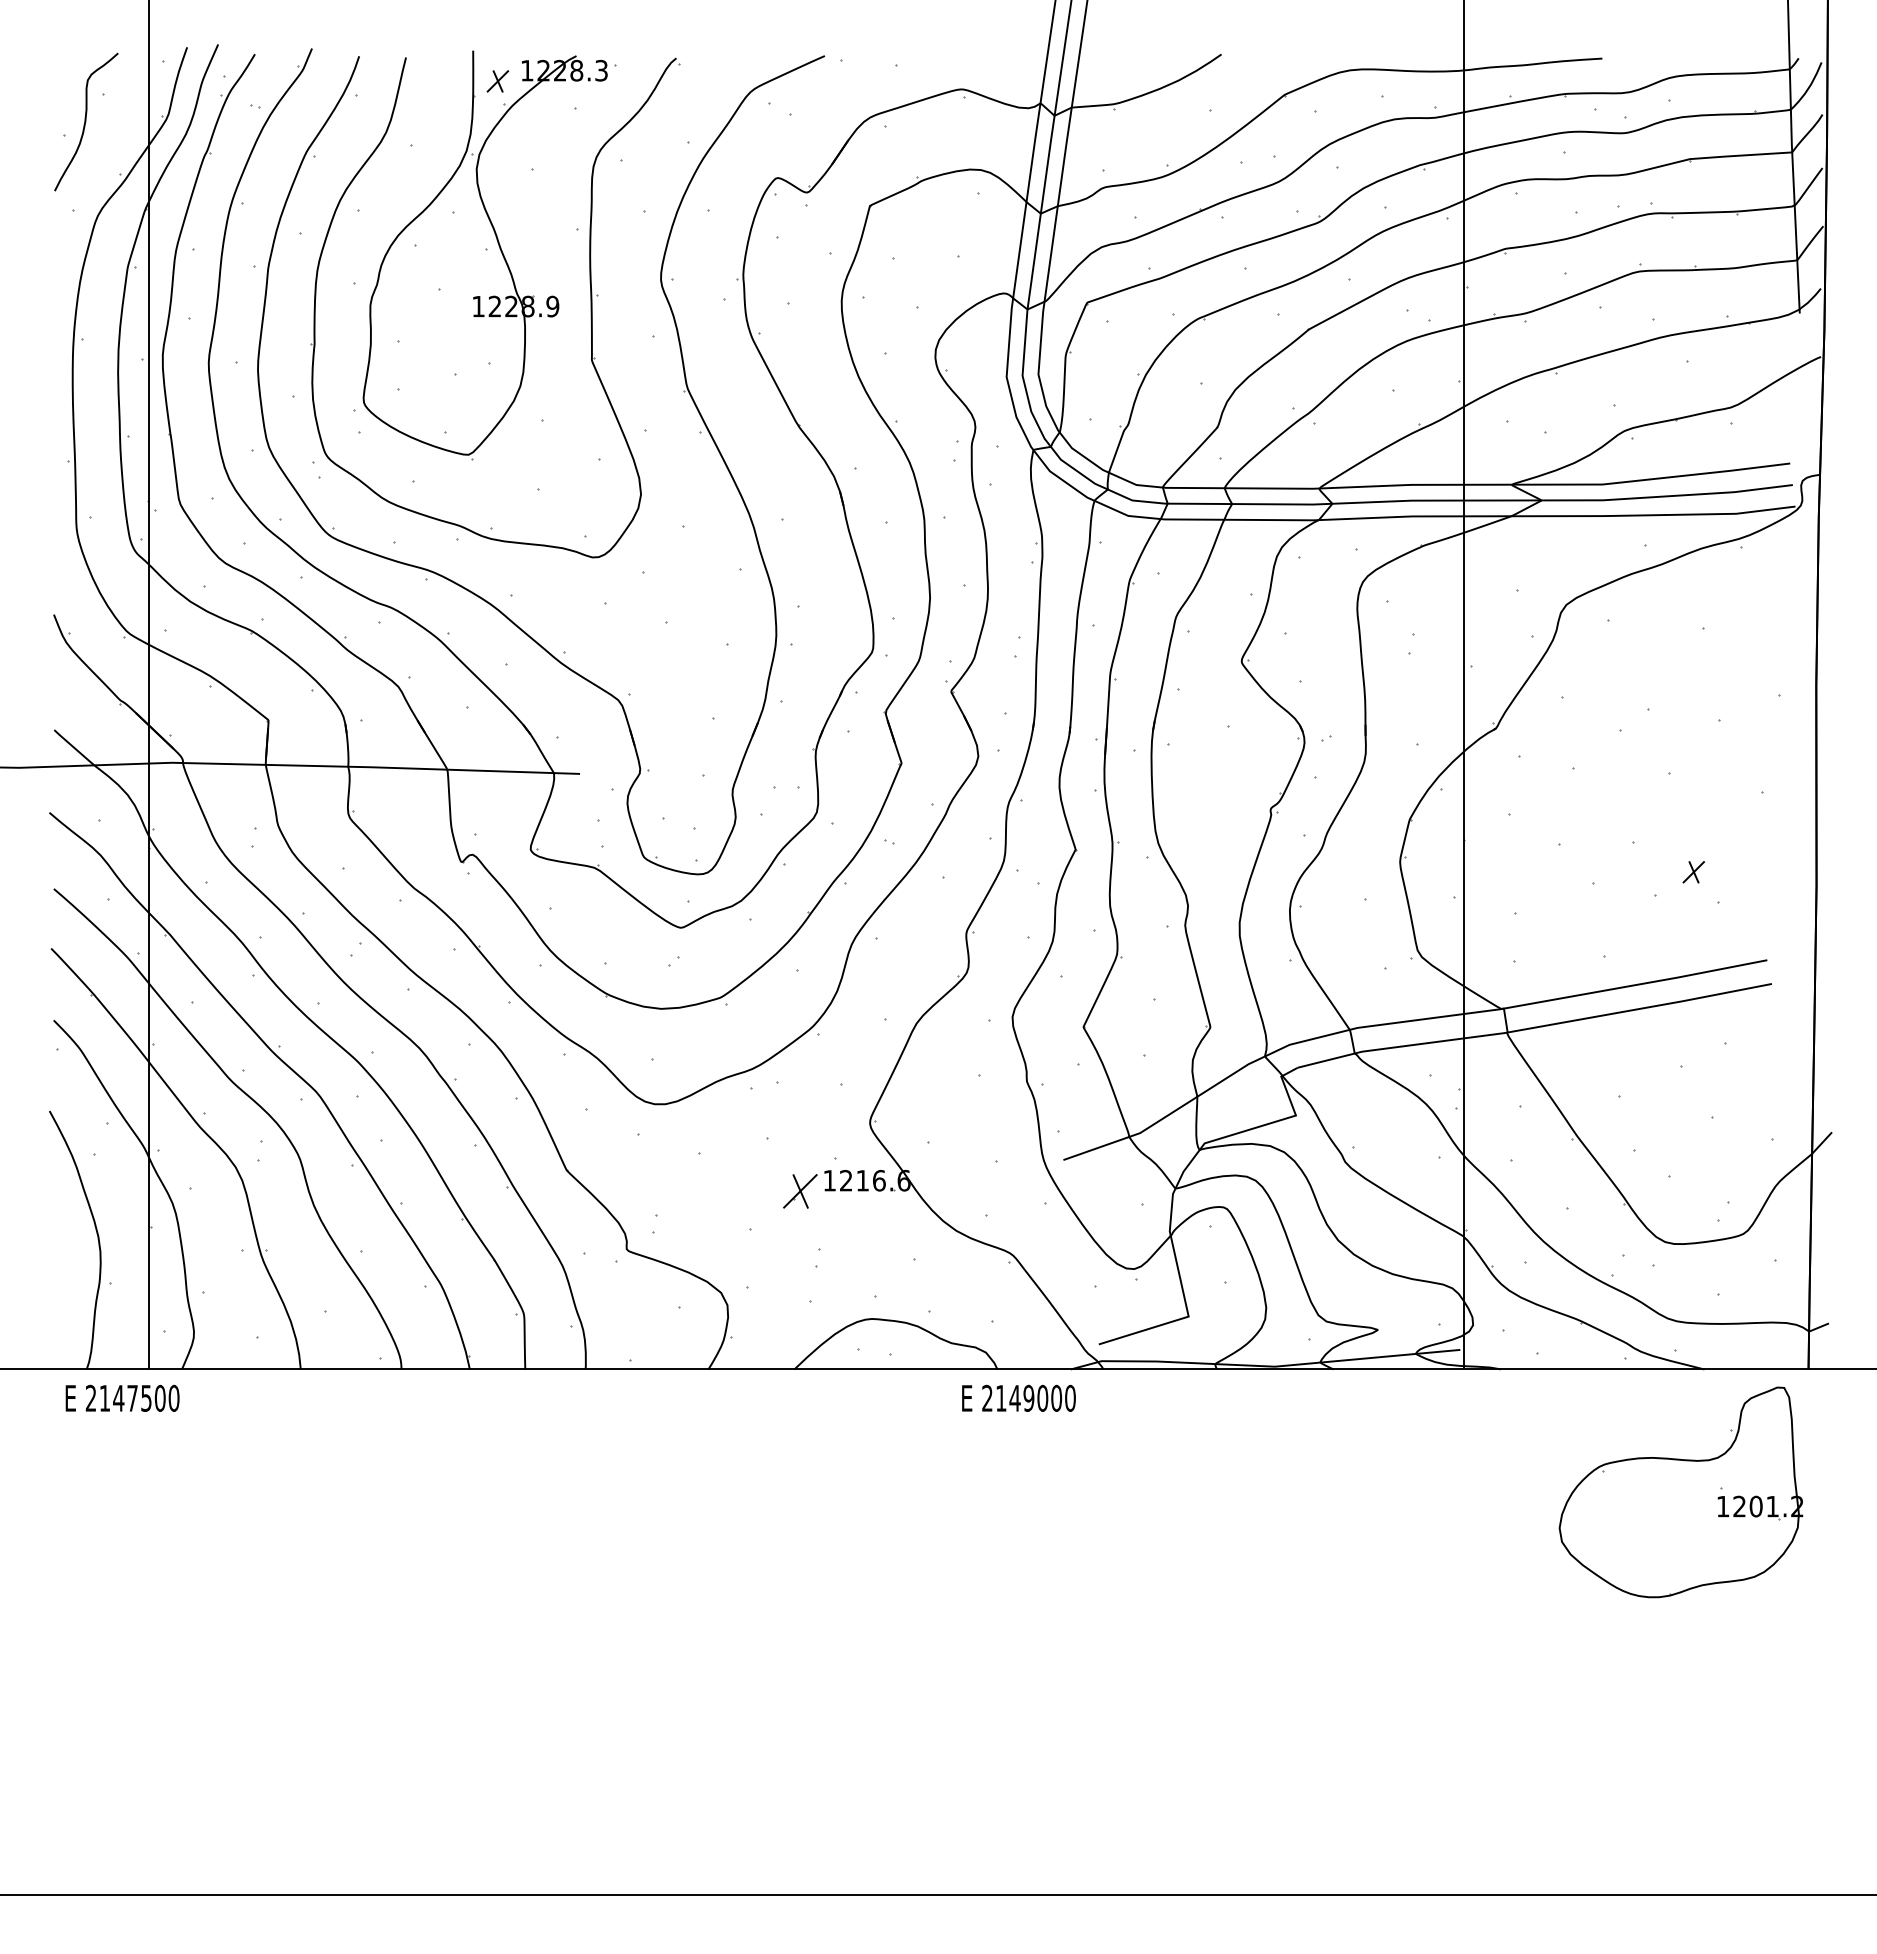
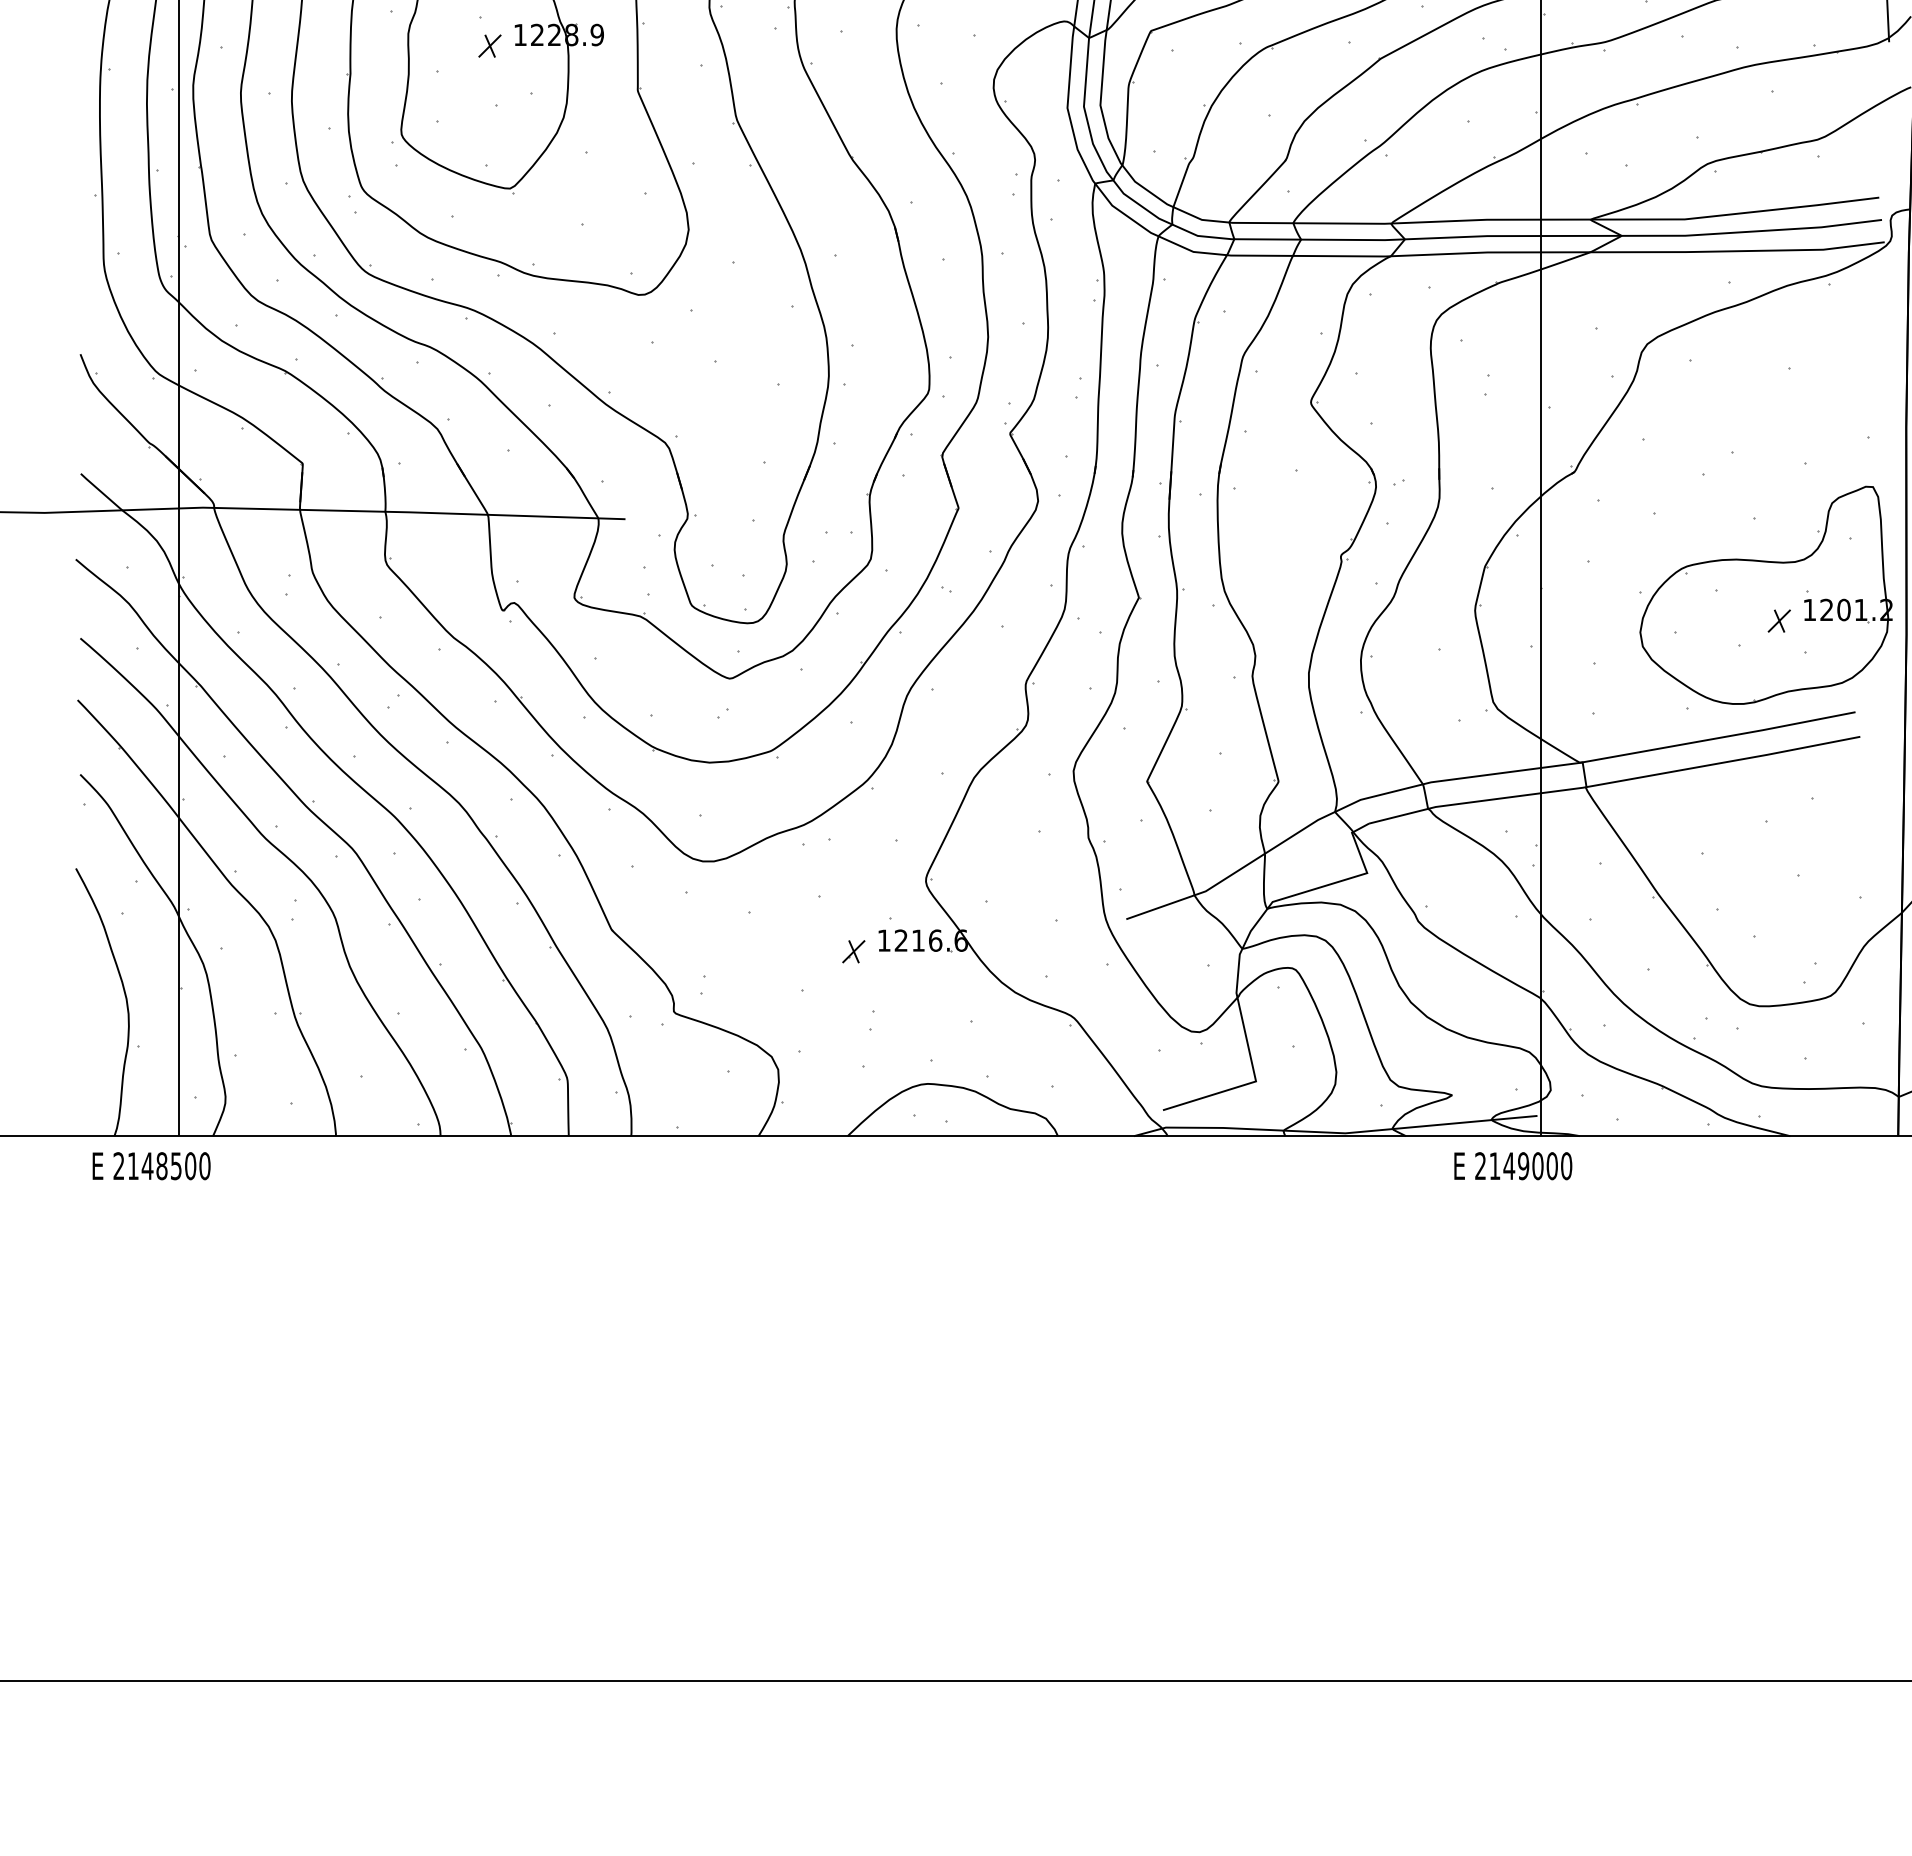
part: (449, 317) -> (490, 46), added
part: (800, 1191) -> (853, 951), size x0.62
text: (132, 1397) -> (161, 1165), 2147500 -> 2148500
text: (1018, 1397) -> (1512, 1165), moved
part: (1680, 1492) -> (1765, 595), moved

